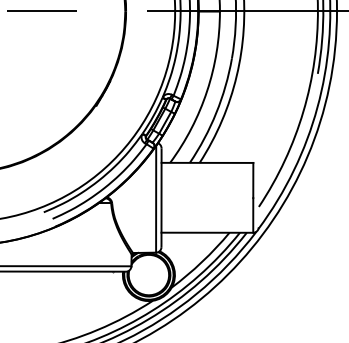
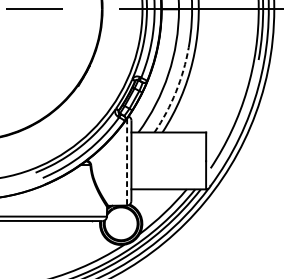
arc: (216, 112) -> (176, 91), solid -> dashed
line: (156, 199) -> (127, 162), solid -> dashed

